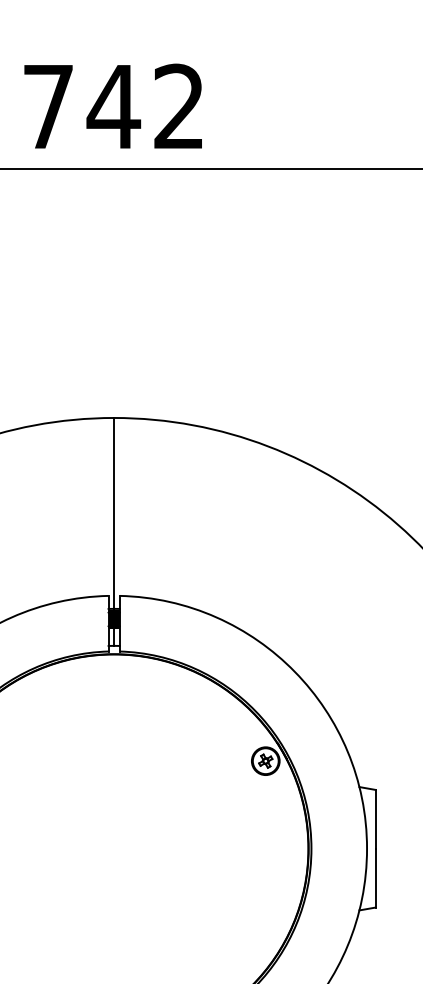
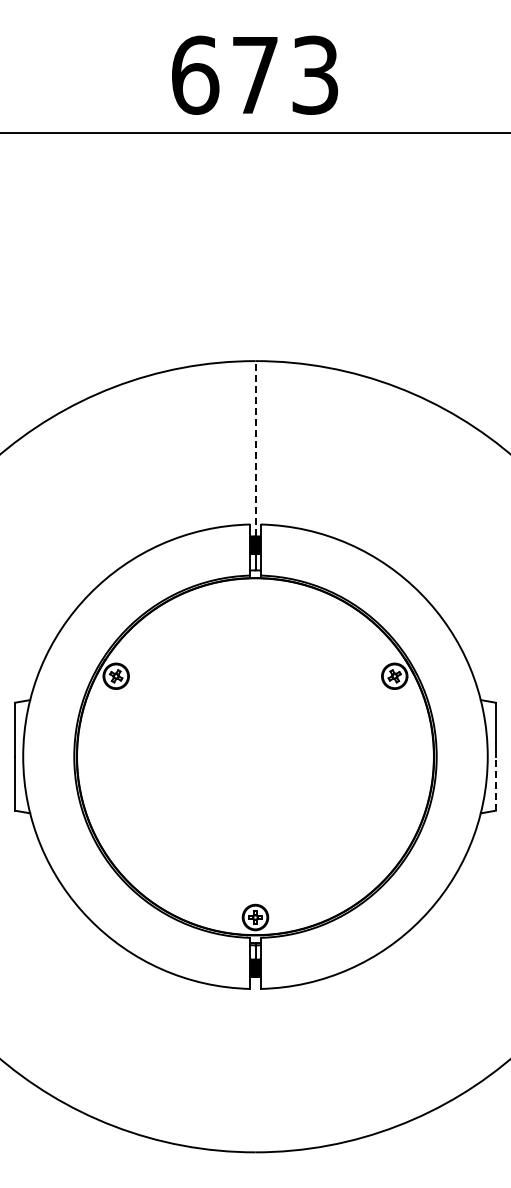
text: (114, 105) -> (255, 74), 742 -> 673
line: (114, 513) -> (255, 448), solid -> dashed
line: (375, 877) -> (495, 783), solid -> dashed

